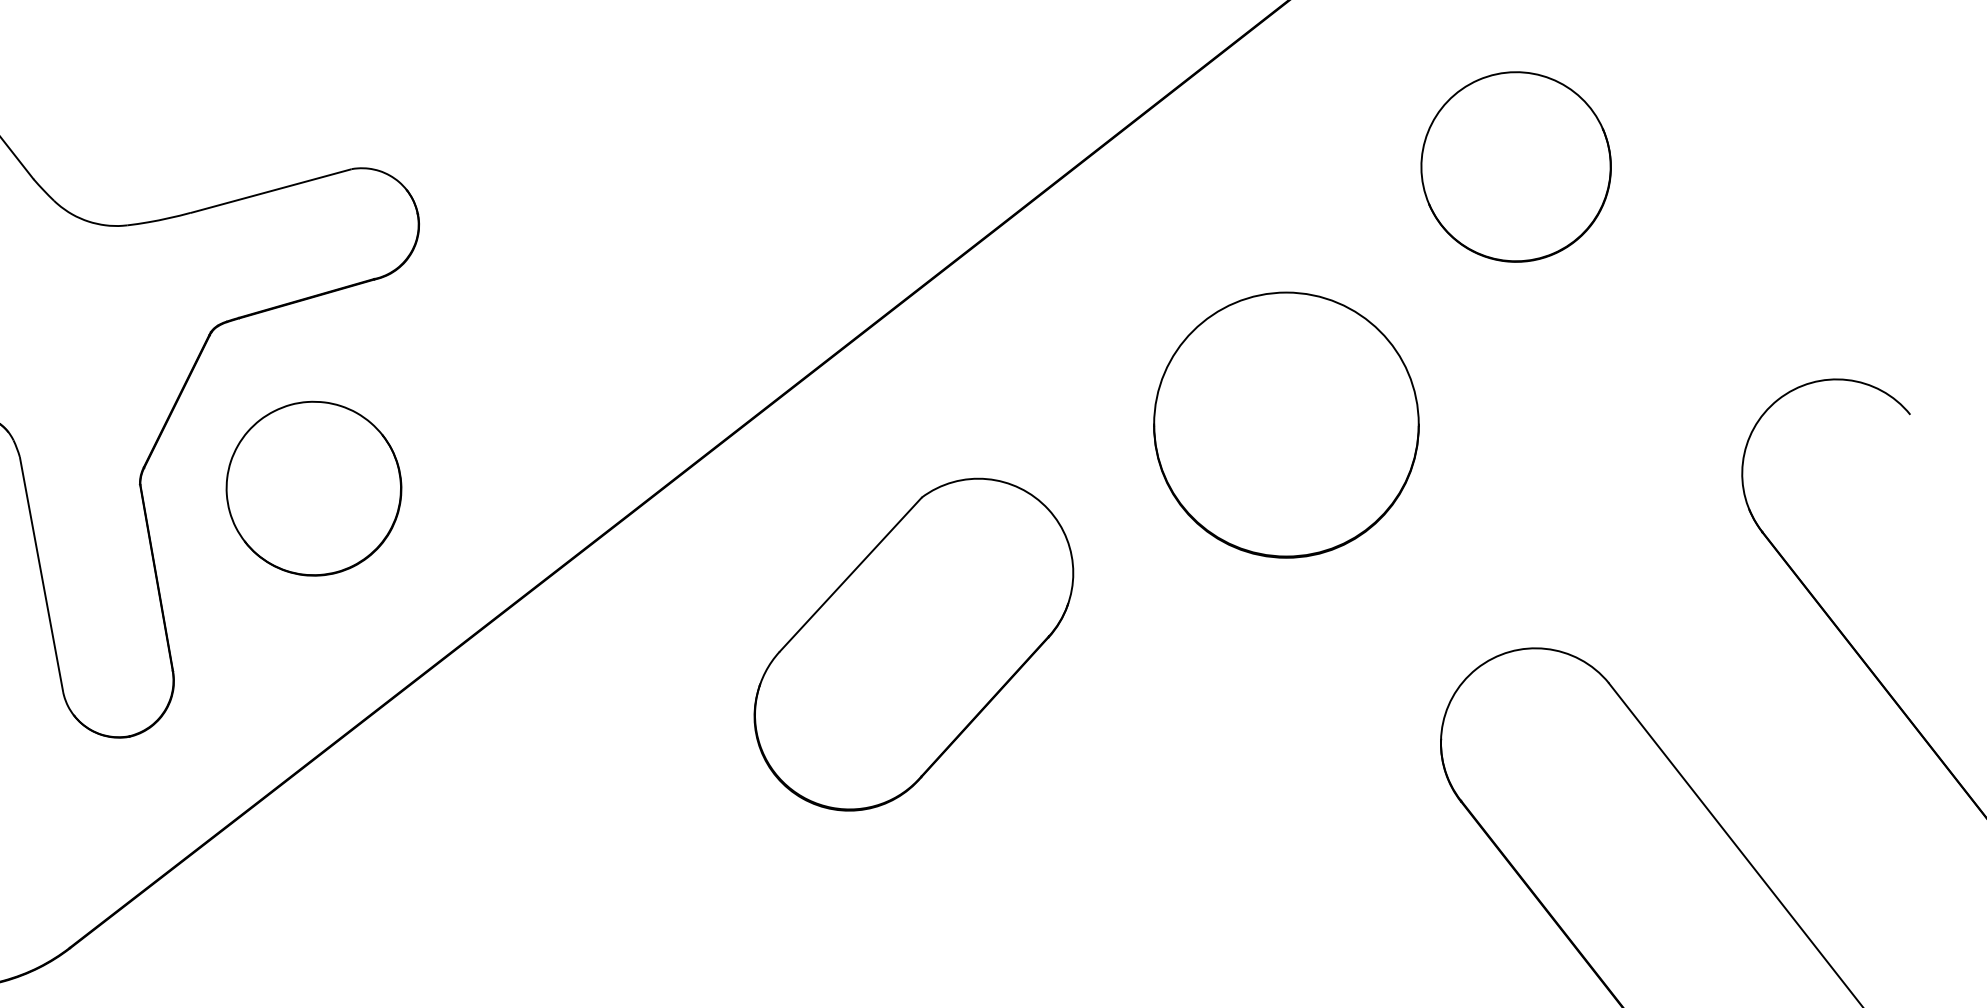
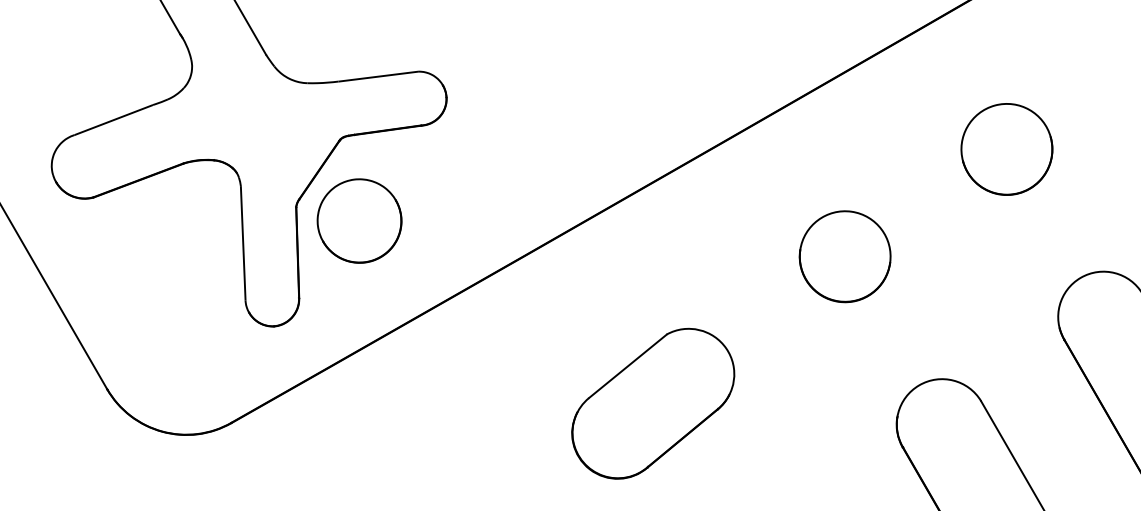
part: (1515, 167) -> (1006, 149), moved
part: (1284, 425) -> (844, 256), size x0.71
part: (313, 487) -> (359, 220), moved
part: (914, 643) -> (653, 403), moved

